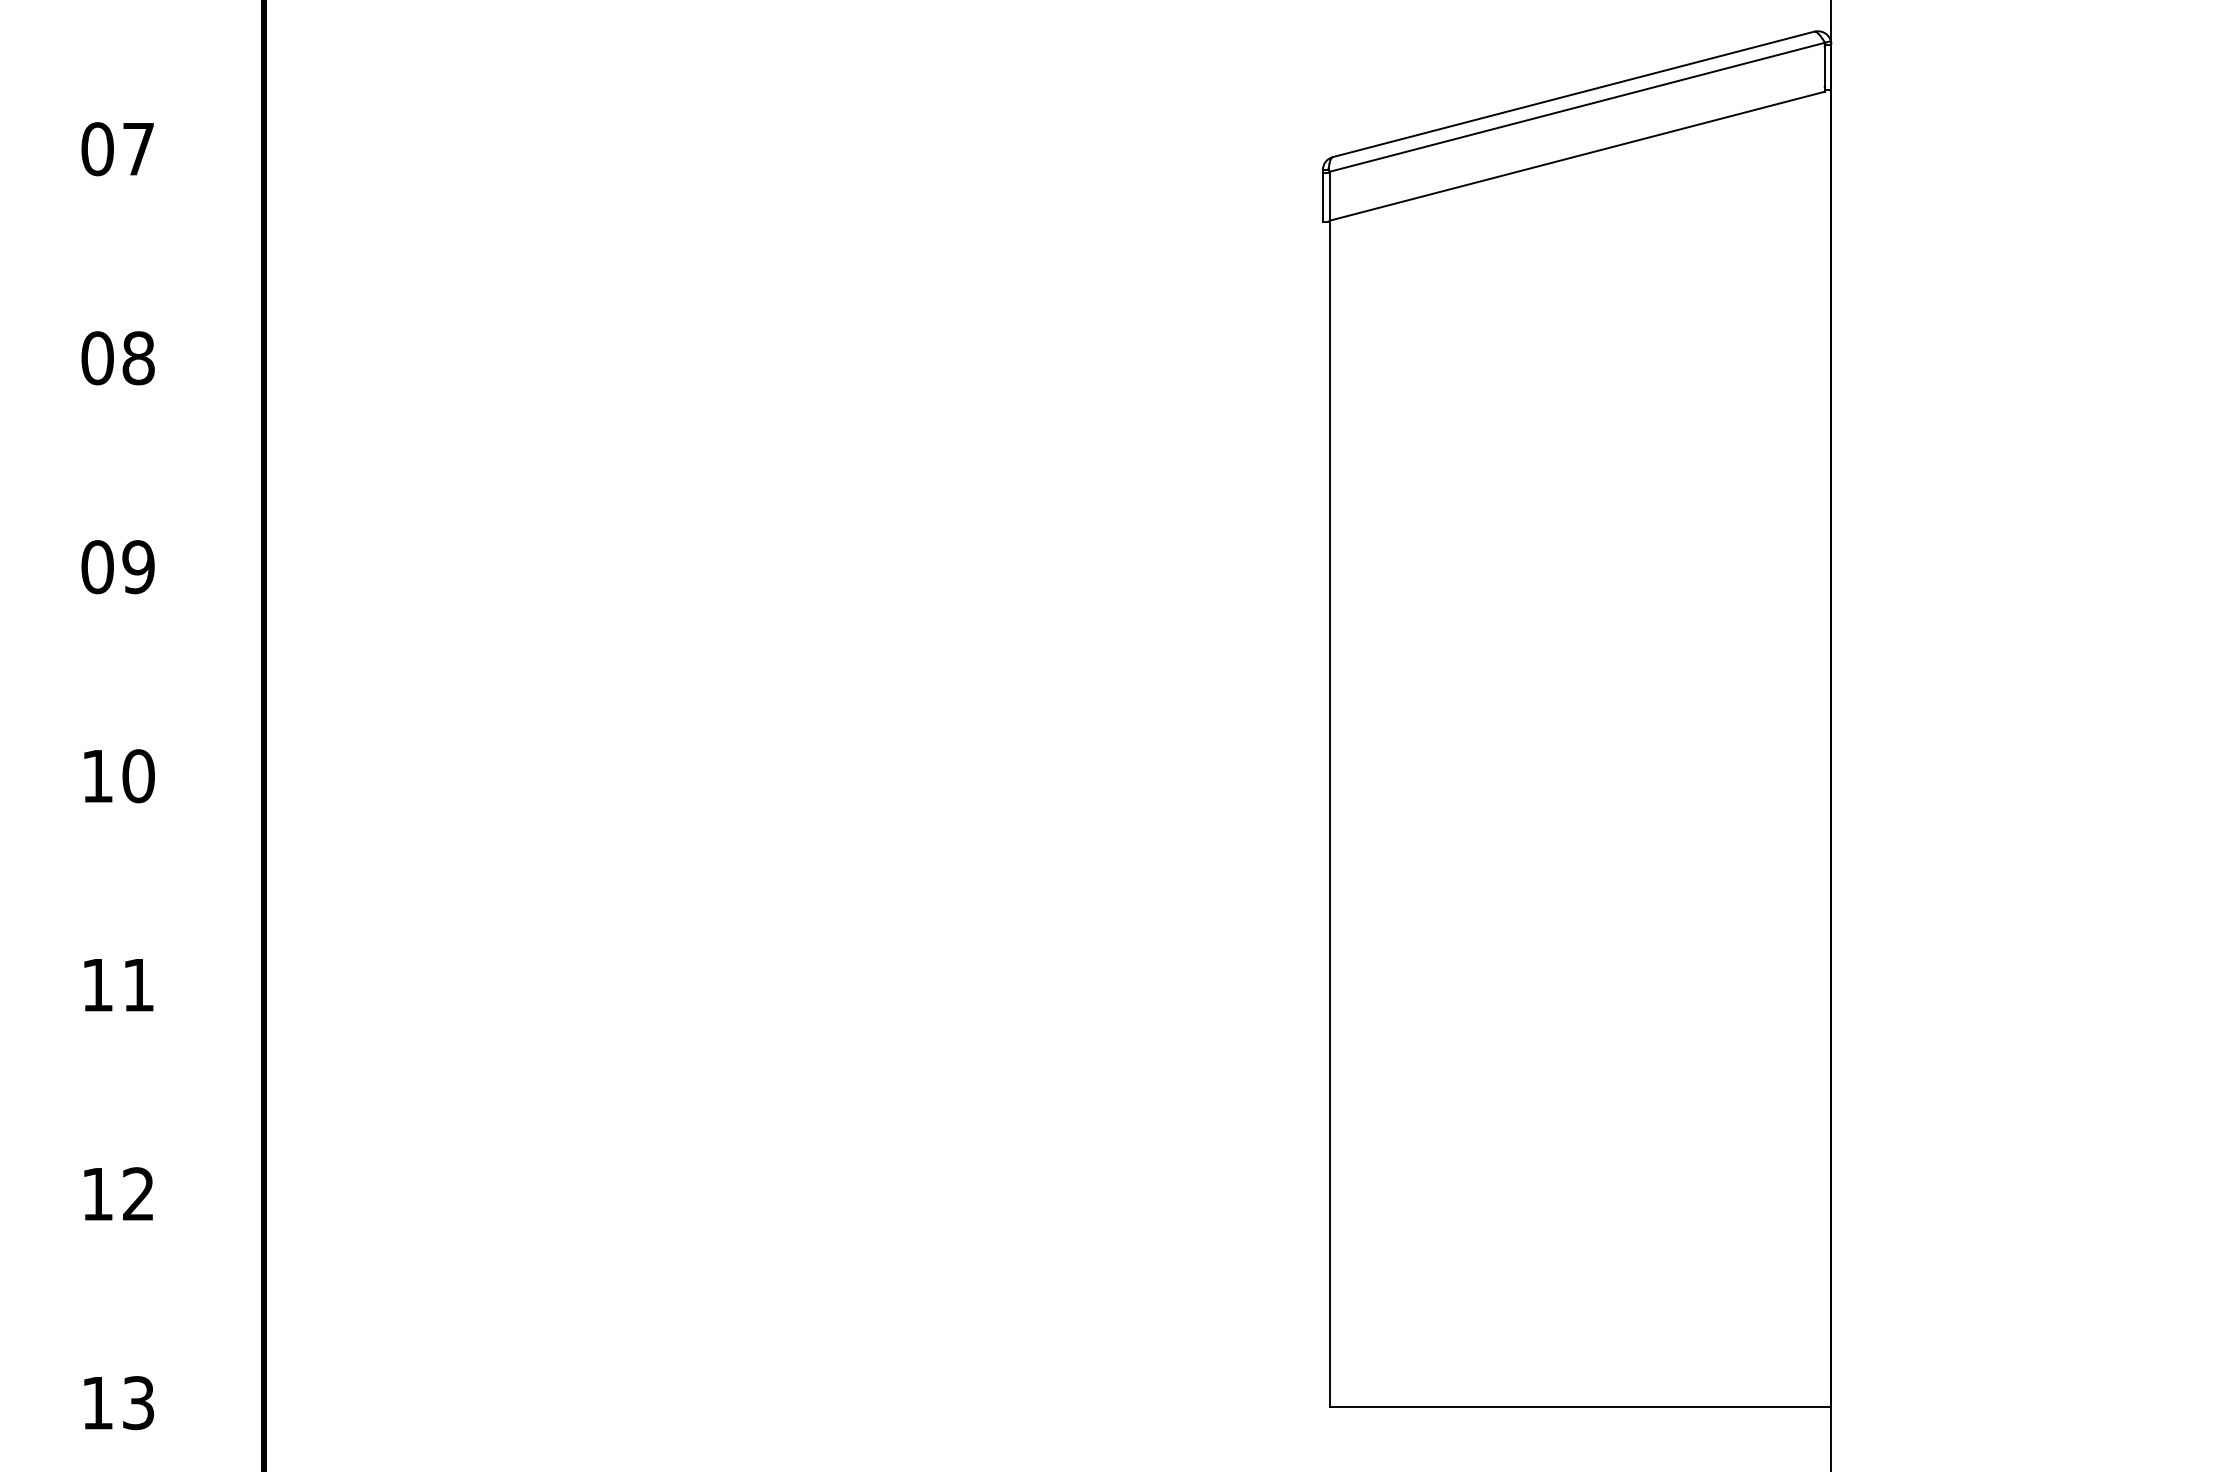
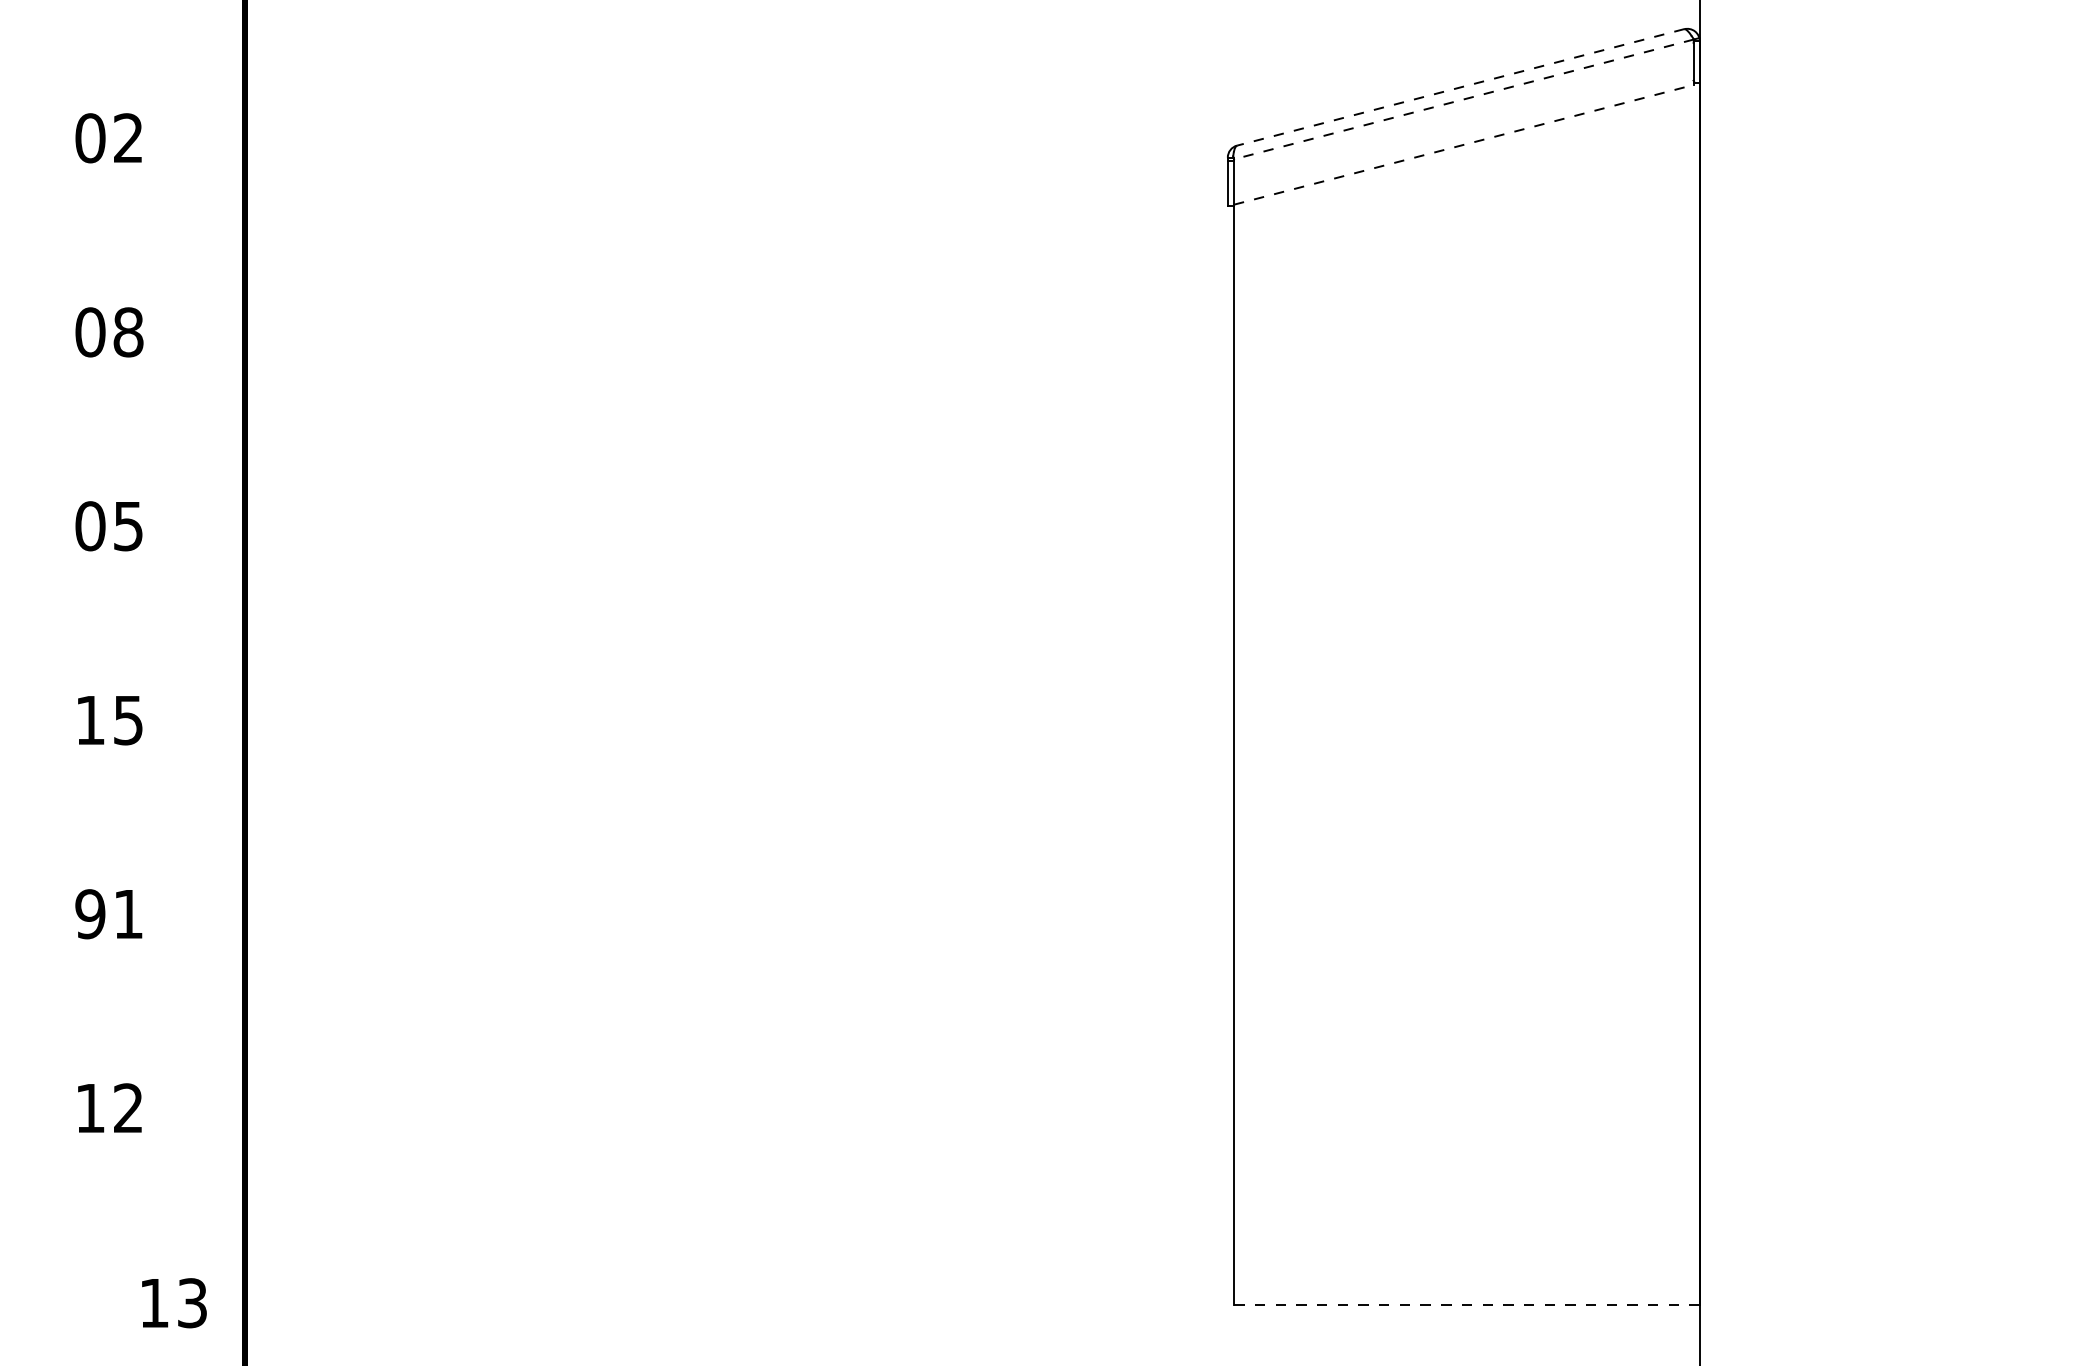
line: (1573, 94) -> (1460, 87), solid -> dashed
line: (1577, 107) -> (1464, 99), solid -> dashed
text: (138, 148) -> (128, 137), 07 -> 02
line: (1577, 155) -> (1464, 144), solid -> dashed
text: (138, 567) -> (128, 526), 09 -> 05
text: (138, 776) -> (128, 720), 10 -> 15
text: (97, 985) -> (90, 914), 11 -> 91
text: (119, 1403) -> (174, 1303), moved
line: (1581, 1406) -> (1467, 1305), solid -> dashed

